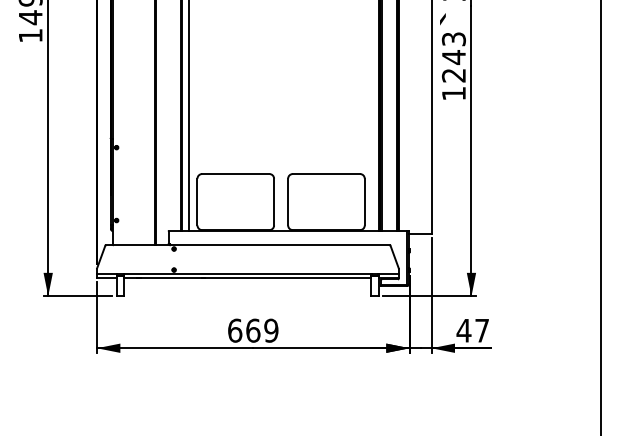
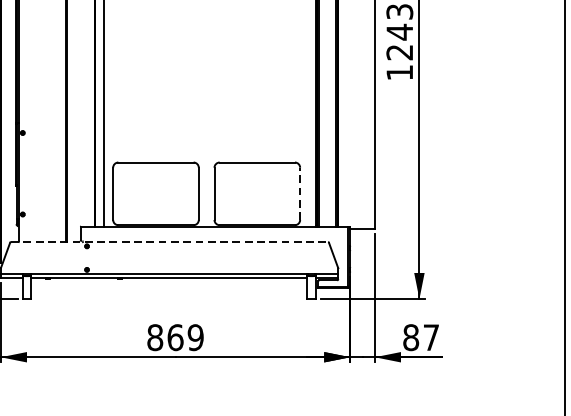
line: (364, 201) -> (299, 193), solid -> dashed
line: (247, 245) -> (169, 242), solid -> dashed
text: (235, 330) -> (155, 337), 669 -> 869
text: (463, 330) -> (410, 337), 47 -> 87

